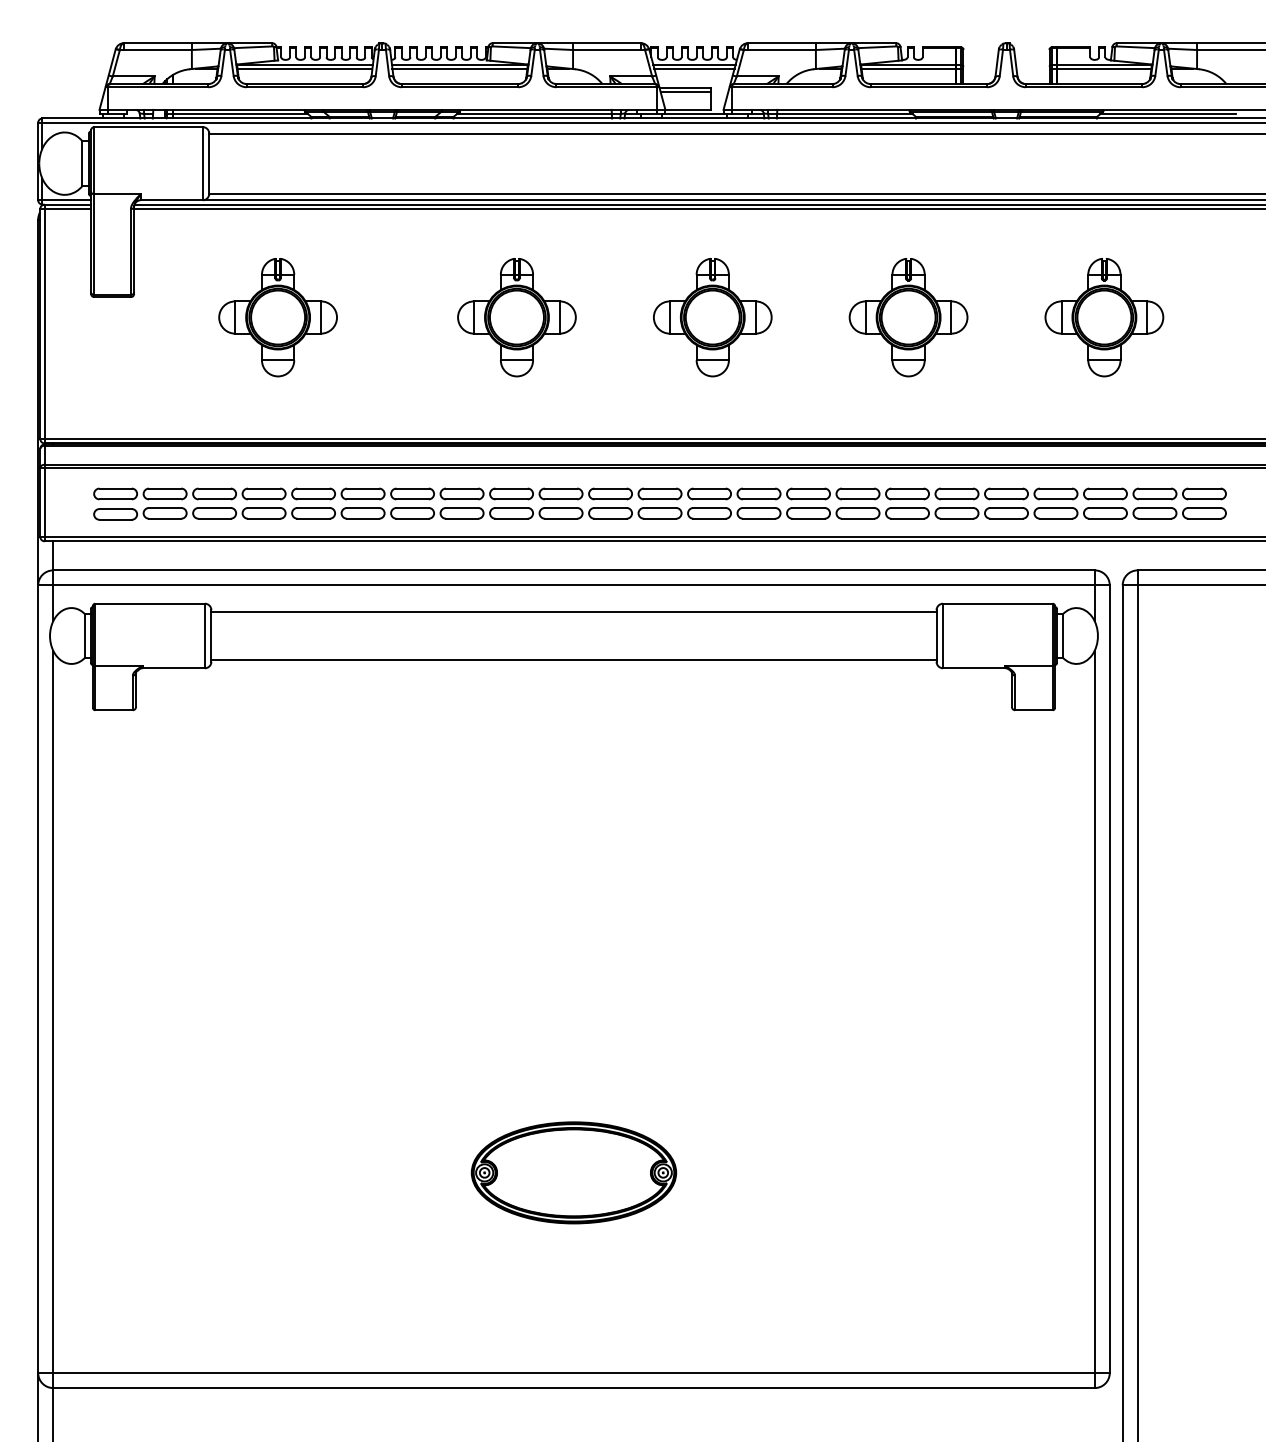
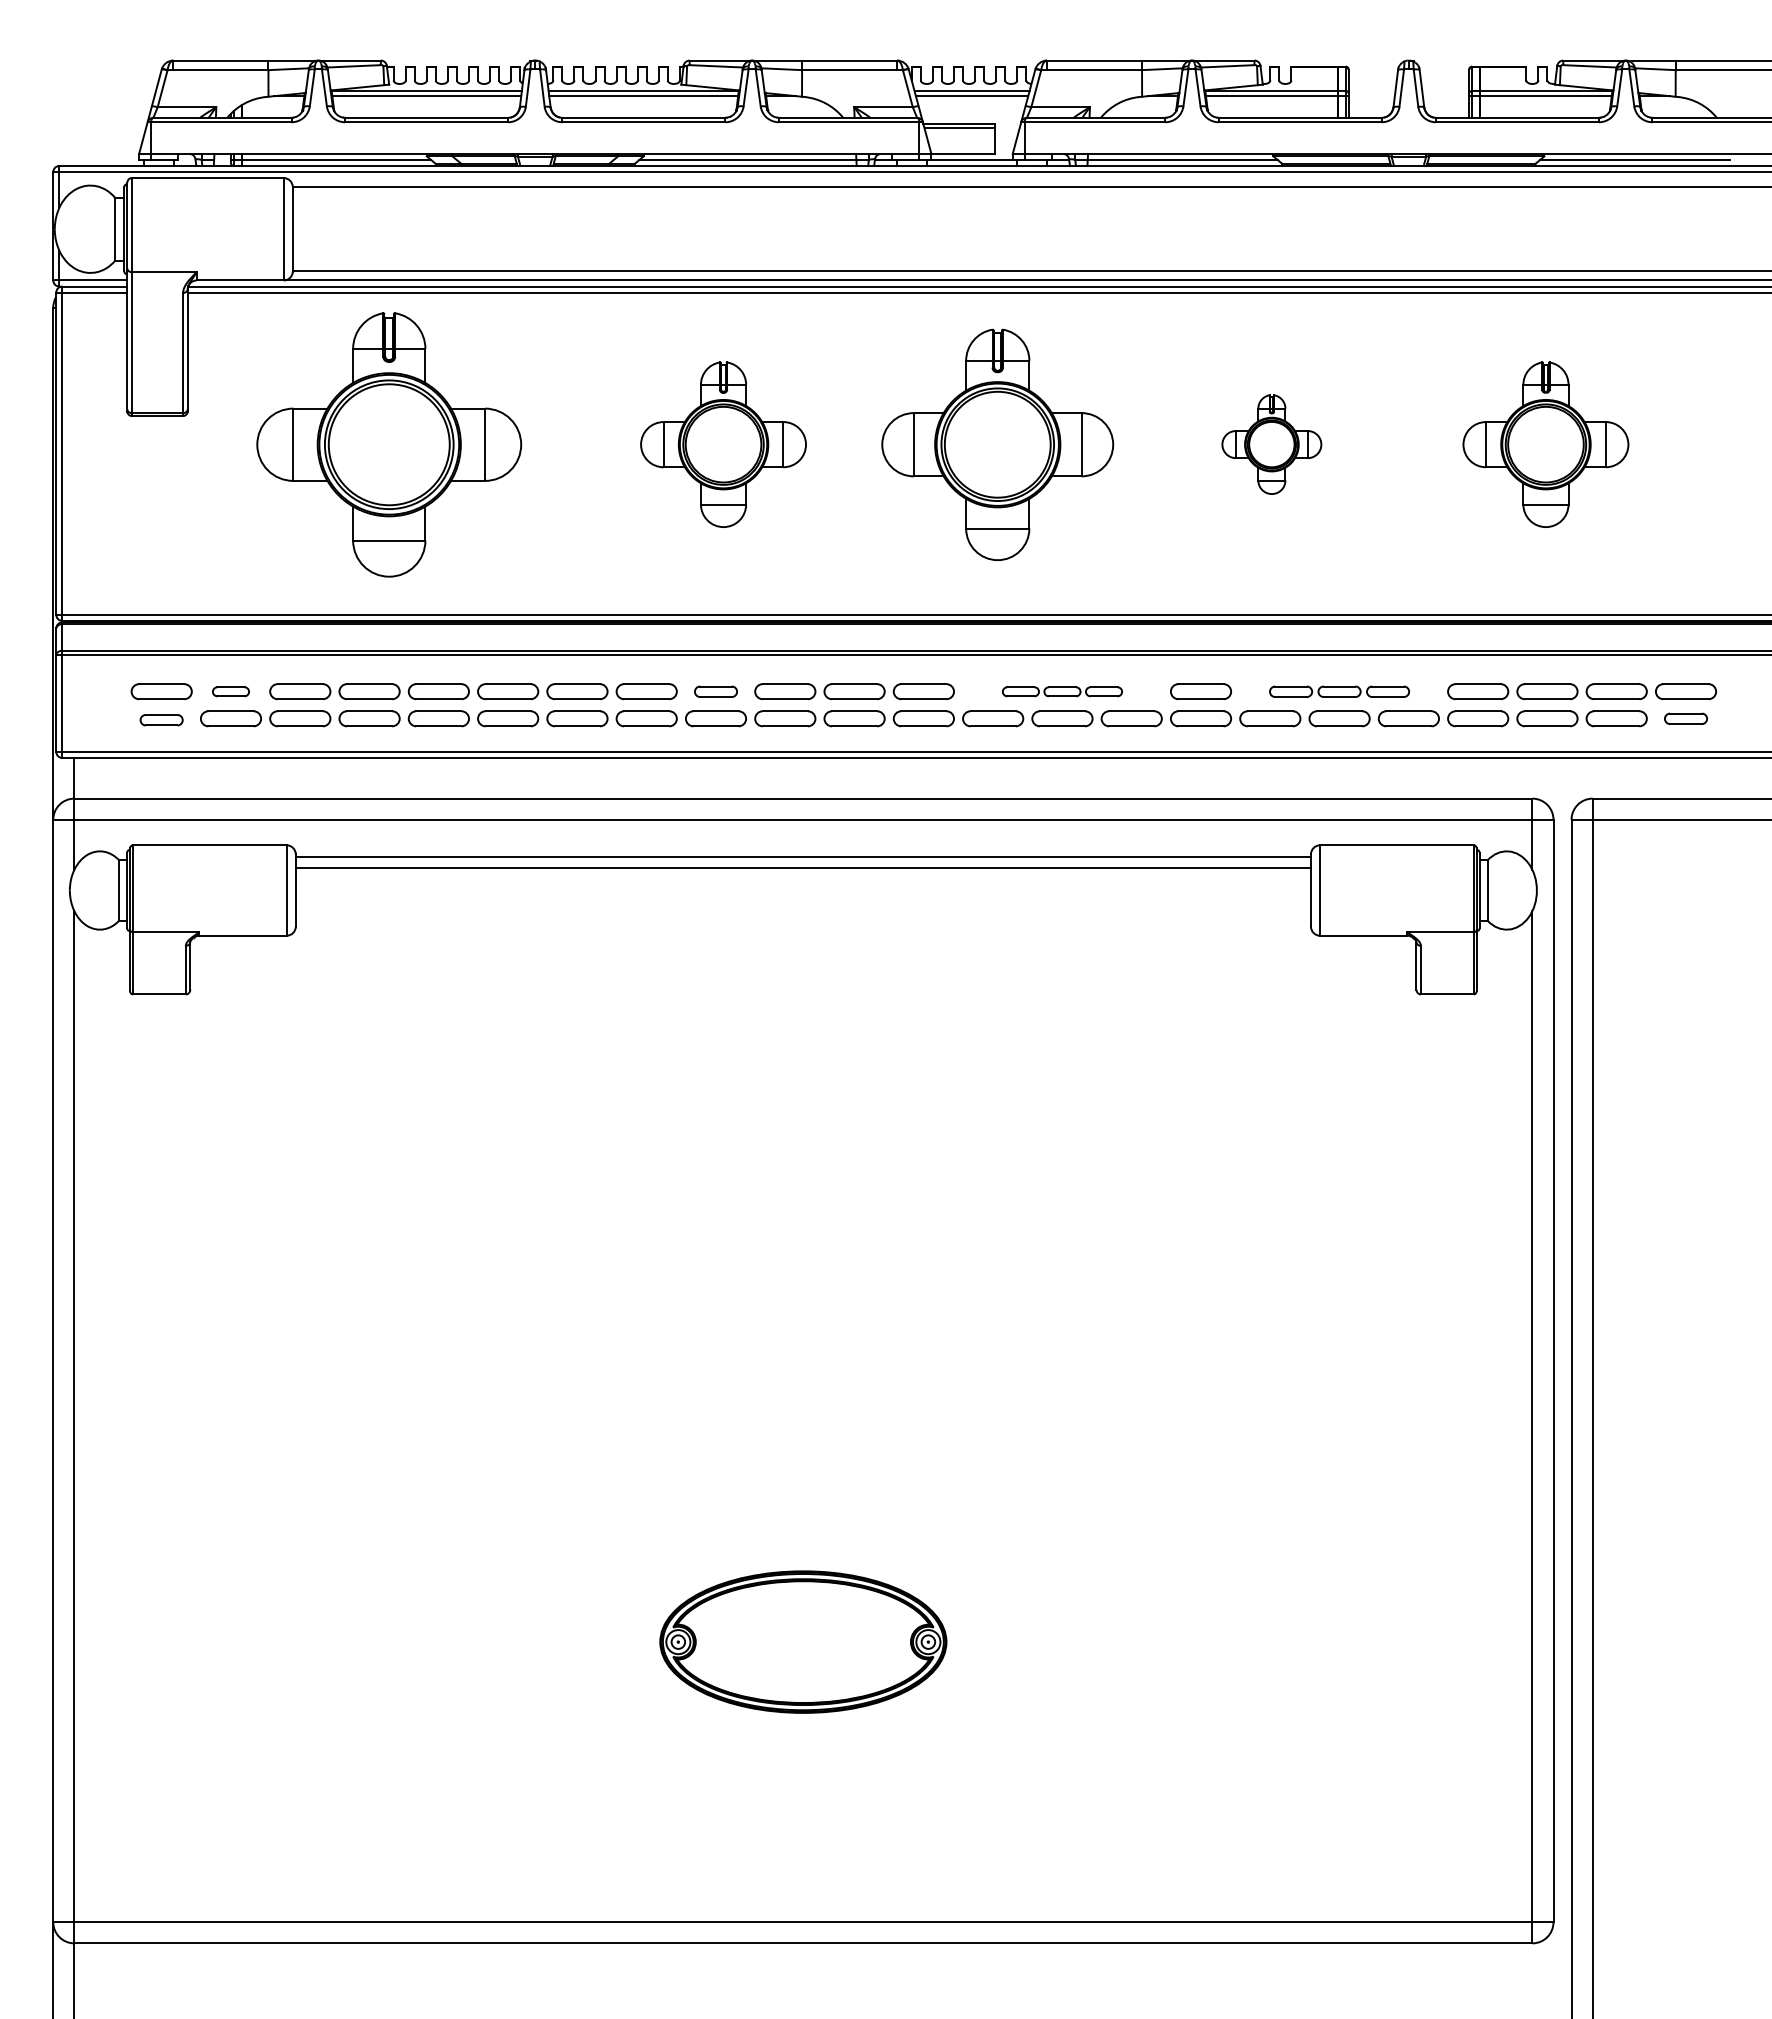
part: (277, 317) -> (388, 444), size x1.6
part: (712, 317) -> (997, 444), size x1.4
part: (908, 317) -> (1271, 444), size x0.6
part: (164, 493) -> (230, 691), size x0.6
part: (511, 493) -> (715, 691), size x0.7
part: (759, 493) -> (1062, 691), size x0.6
part: (956, 493) -> (1339, 691), size x0.7
part: (115, 513) -> (161, 719), size x0.7
part: (1204, 513) -> (1685, 718), size x0.7
line: (573, 659) -> (802, 867), moved

